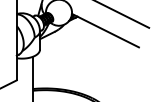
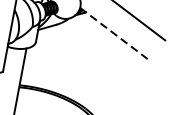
line: (105, 30) -> (114, 34), solid -> dashed

